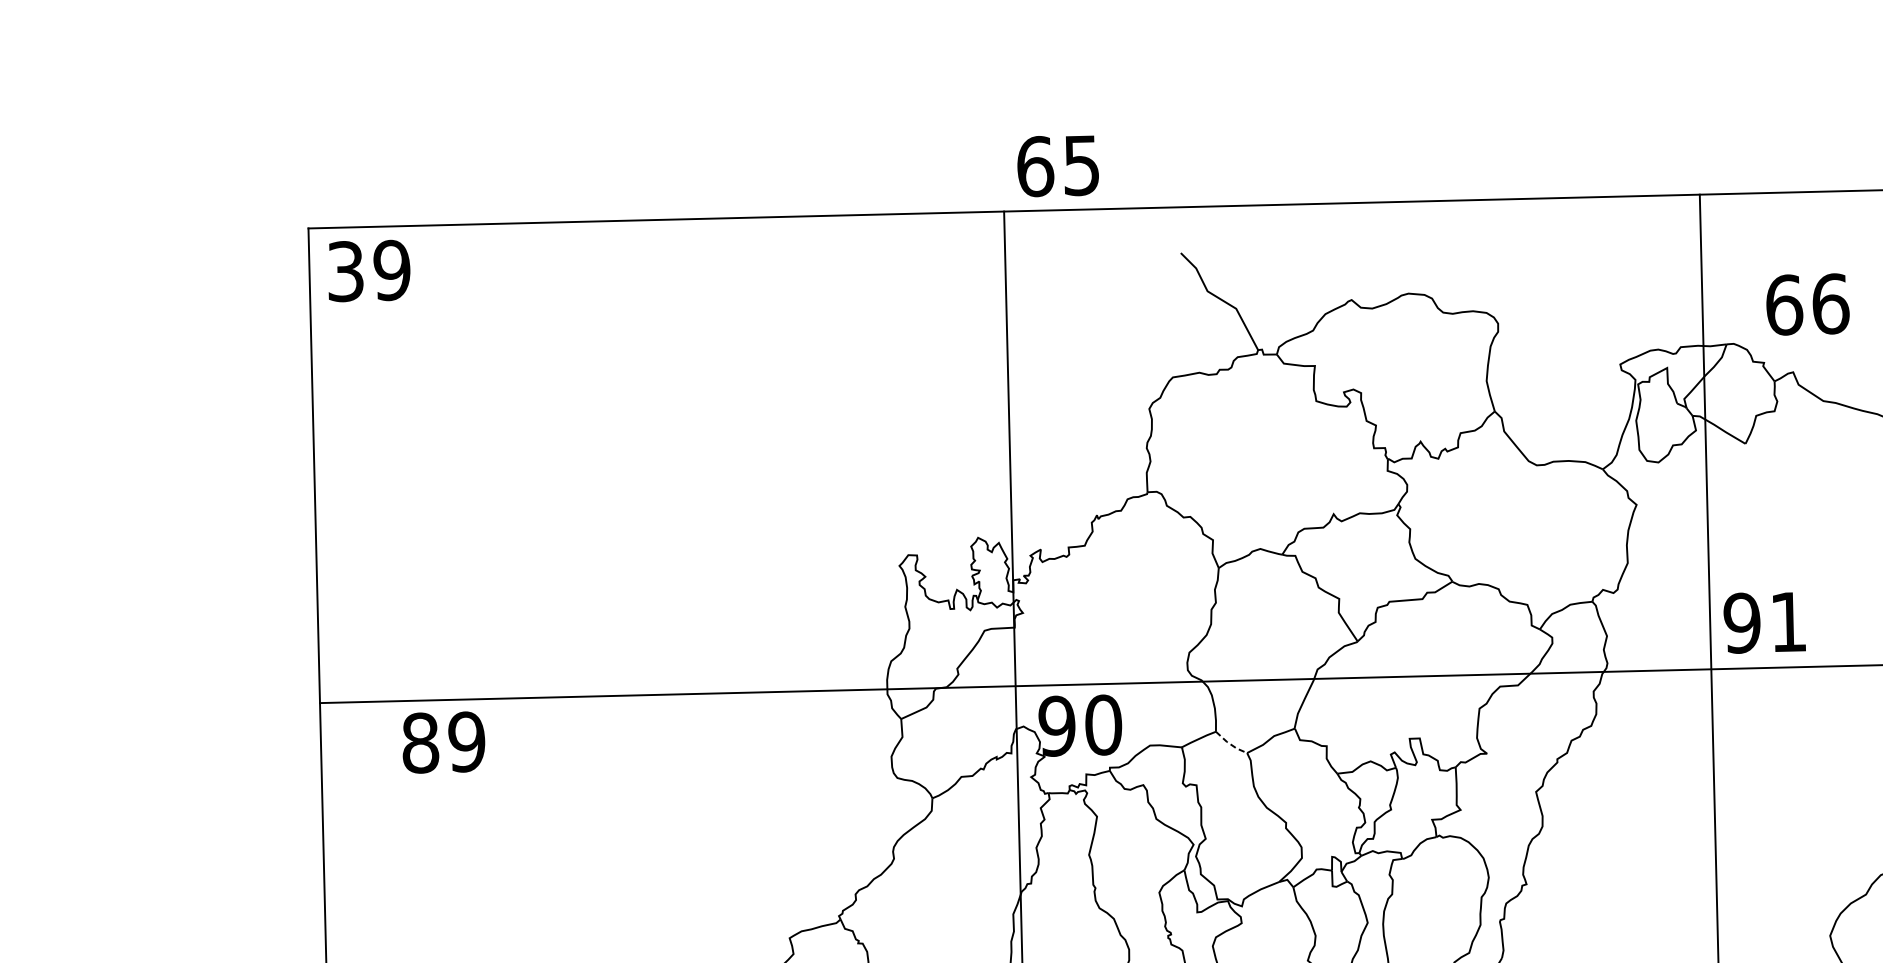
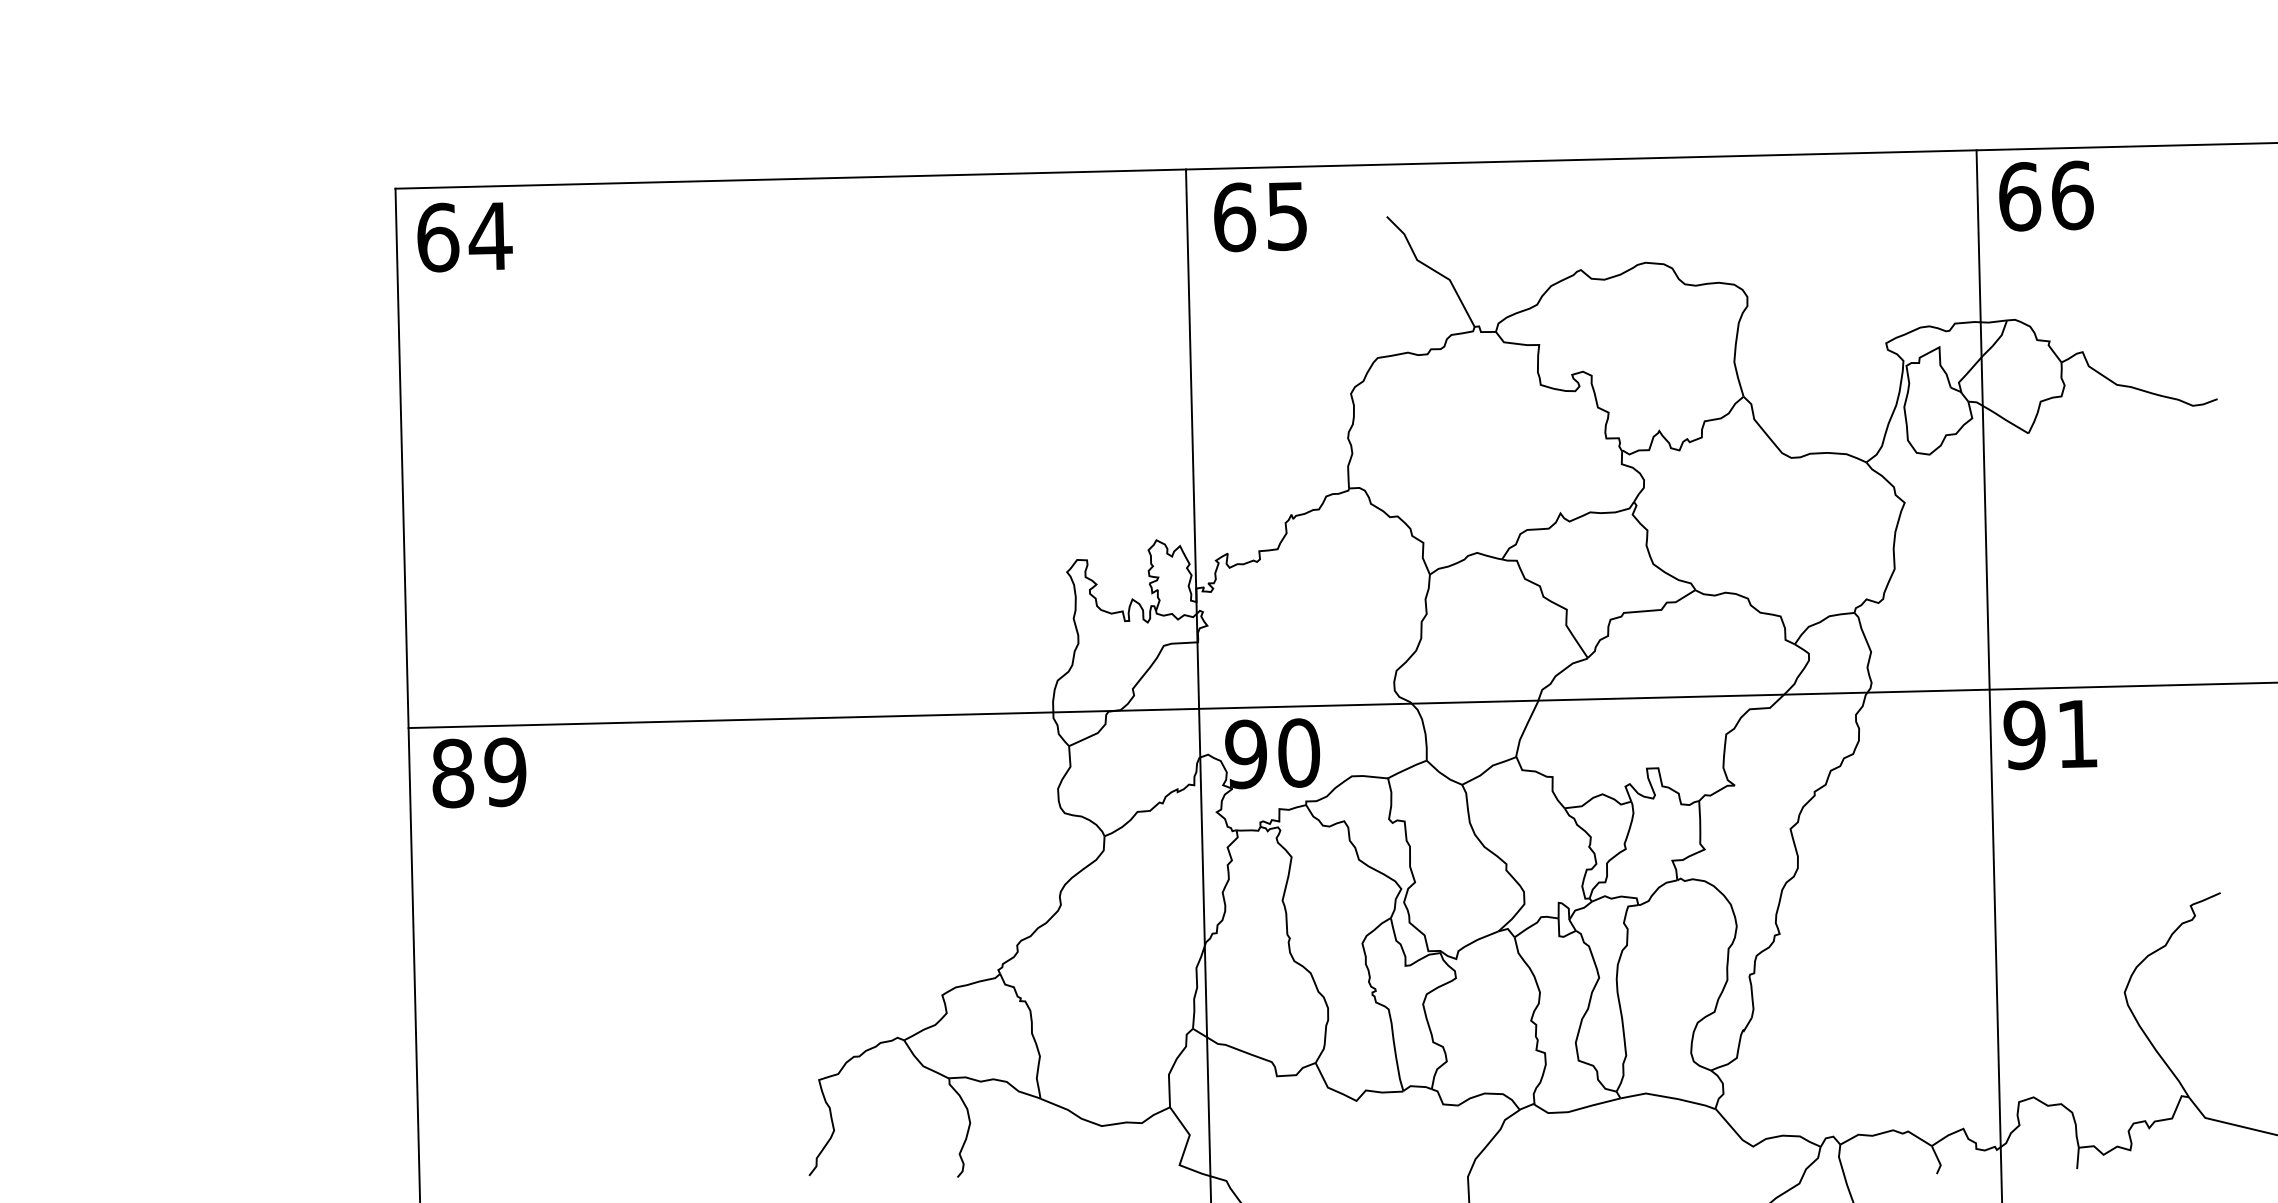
text: (1058, 166) -> (1260, 217), moved
text: (369, 270) -> (464, 236), 39 -> 64
text: (1808, 303) -> (2046, 195), moved
text: (1764, 623) -> (2050, 735), moved
text: (444, 742) -> (479, 772), moved
line: (1230, 743) -> (1443, 774), dashed -> solid

